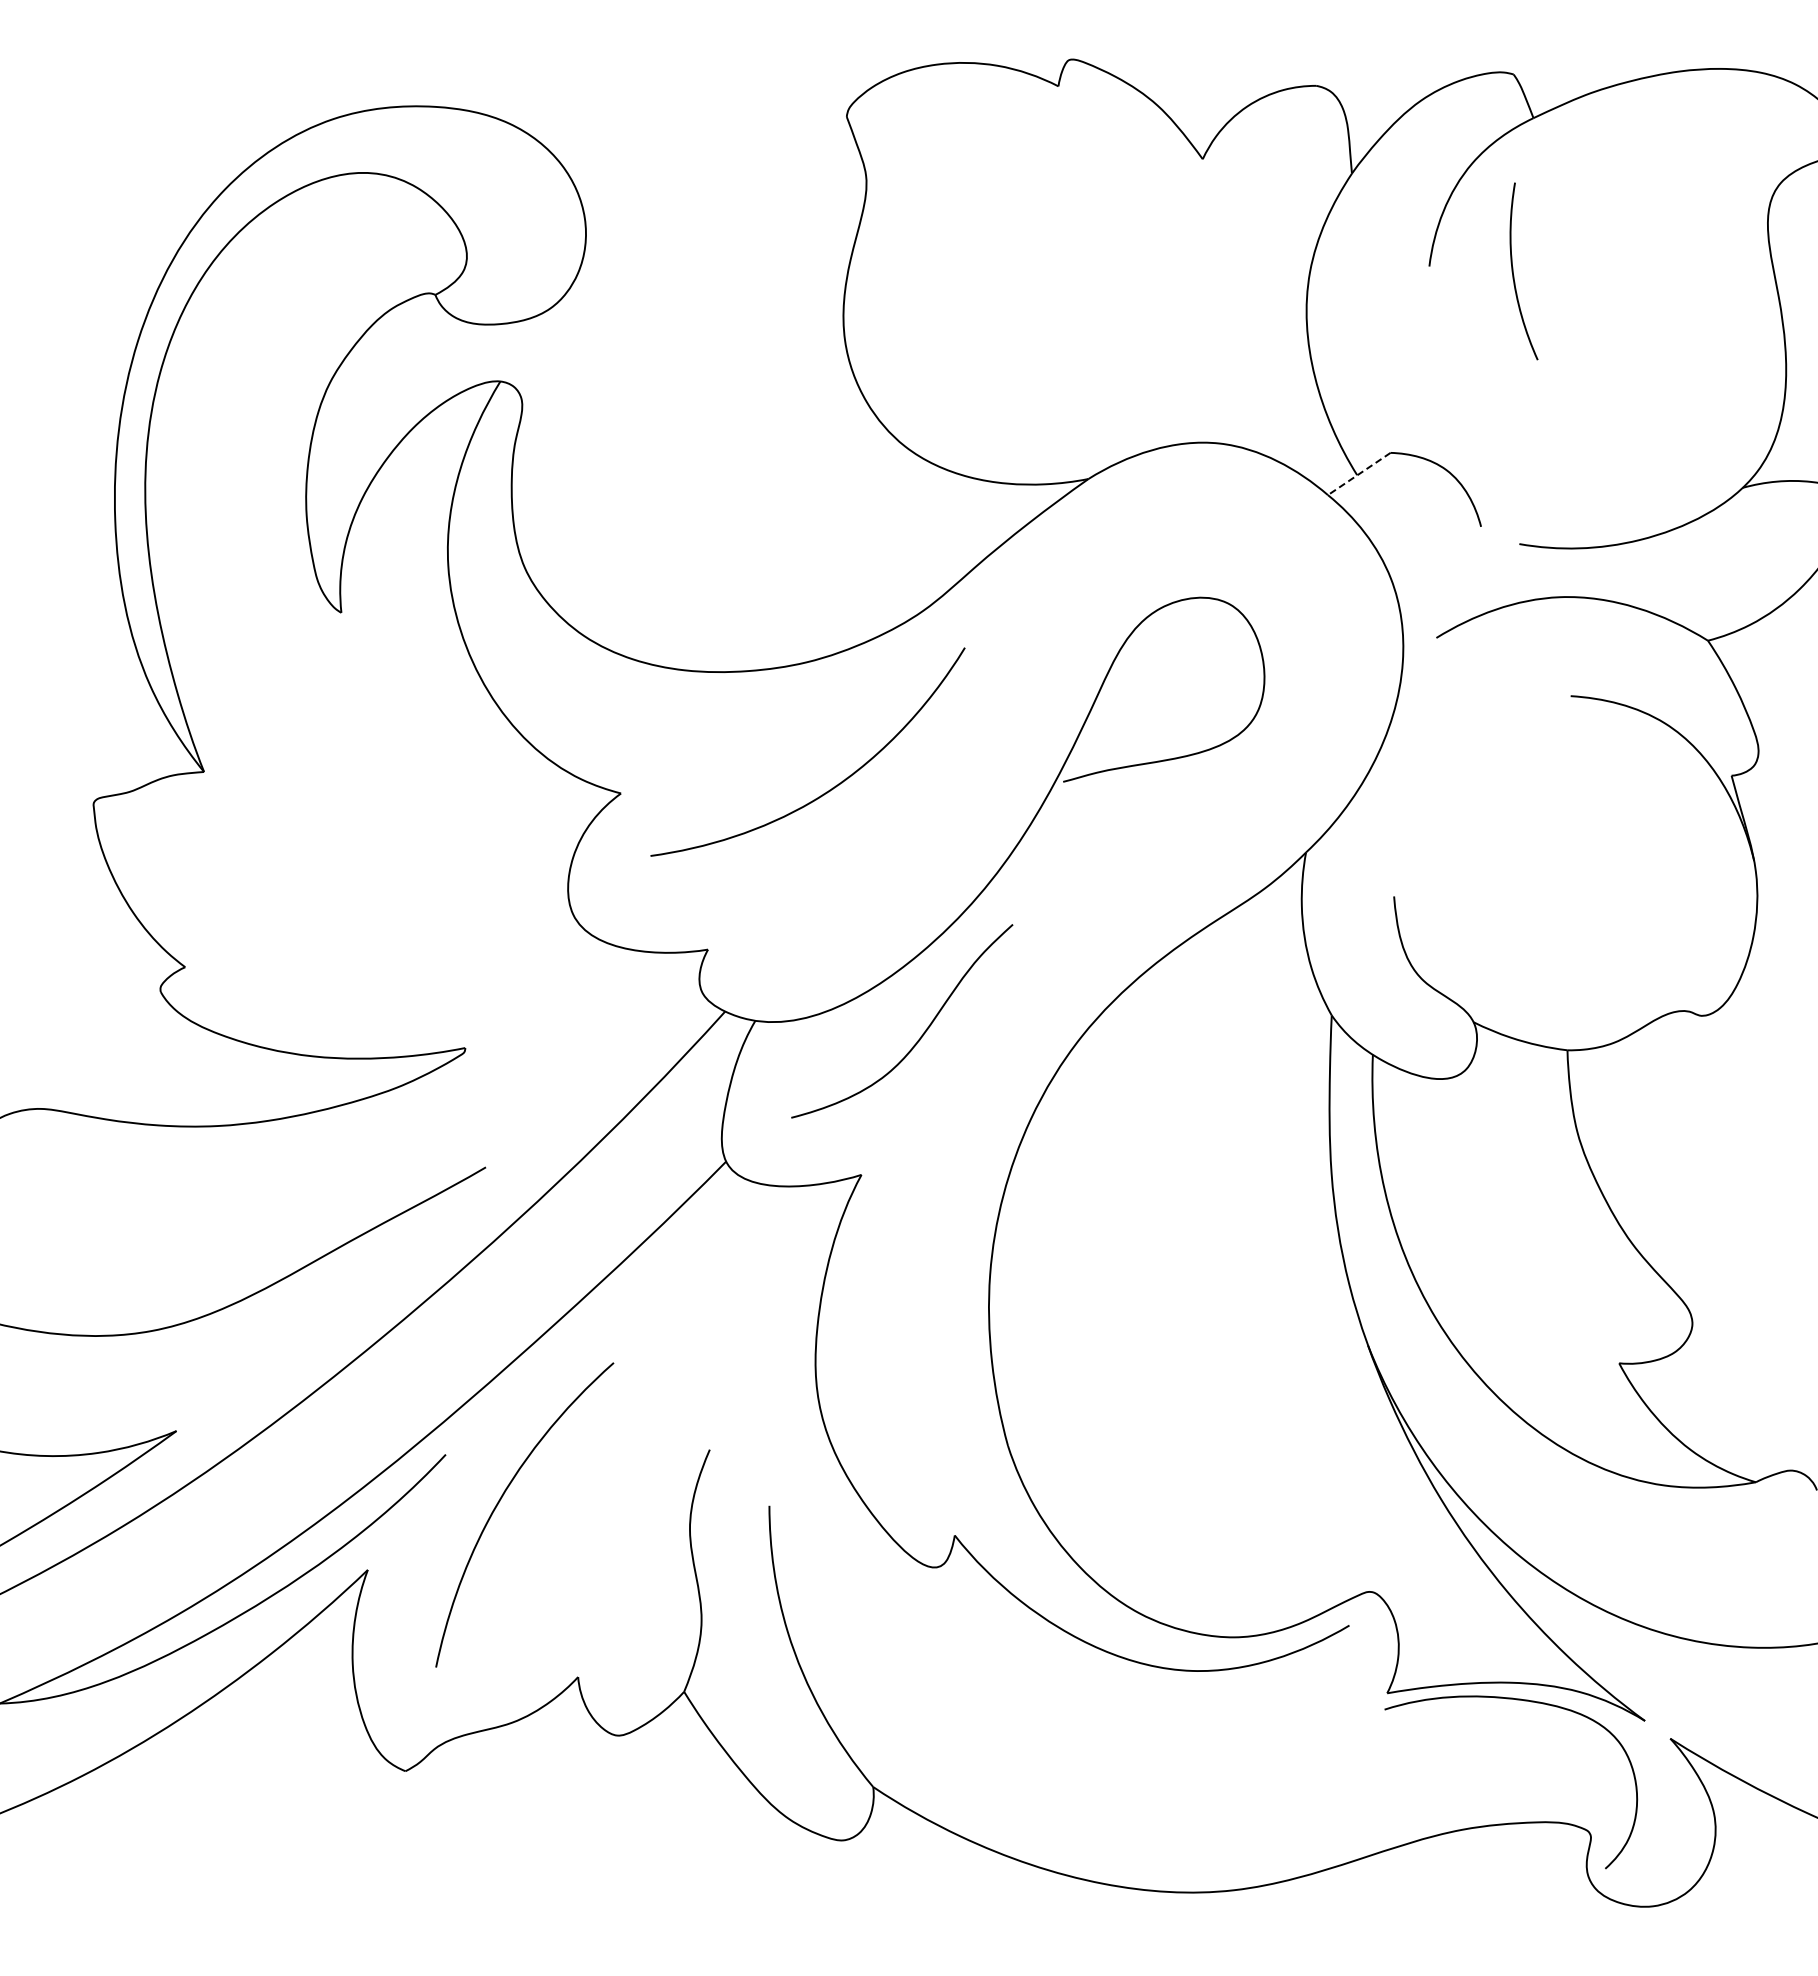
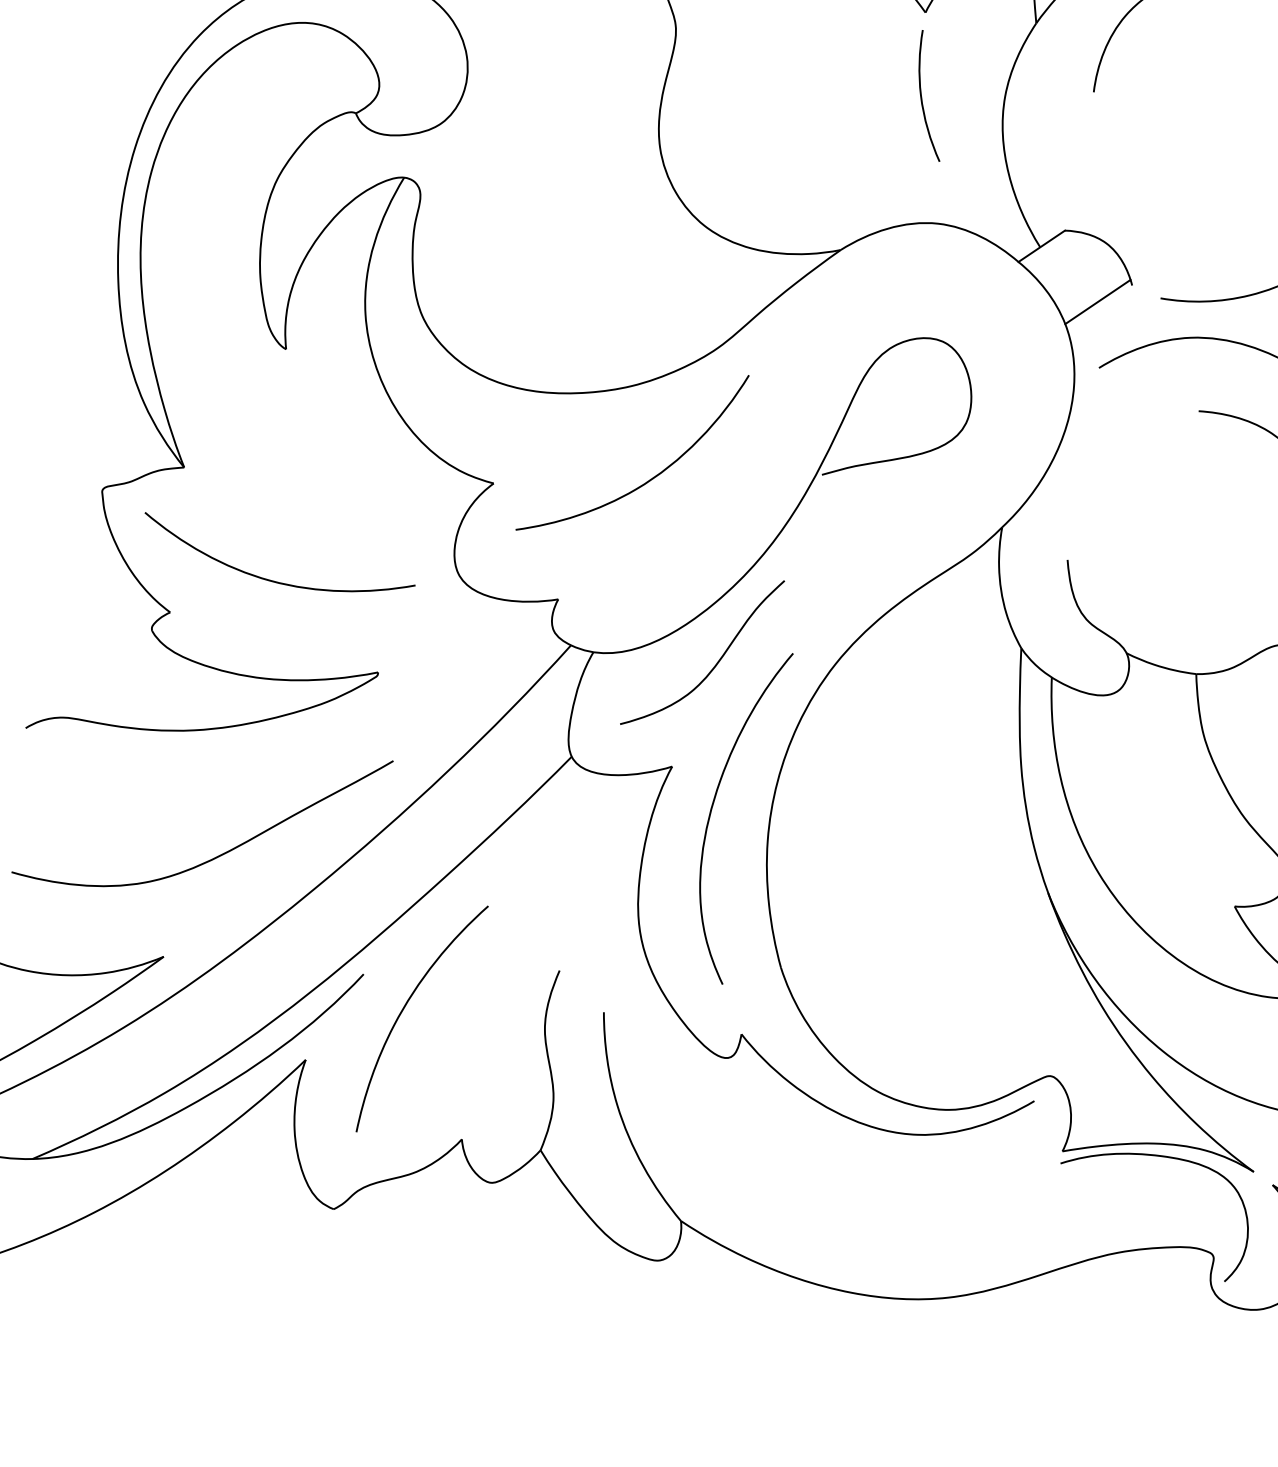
curve: (1514, 275) -> (922, 98), moved
line: (1359, 474) -> (1041, 246), dashed -> solid
line: (1434, 548) -> (1097, 301), added
curve: (324, 924) -> (273, 580), added
curve: (915, 1232) -> (712, 809), added

